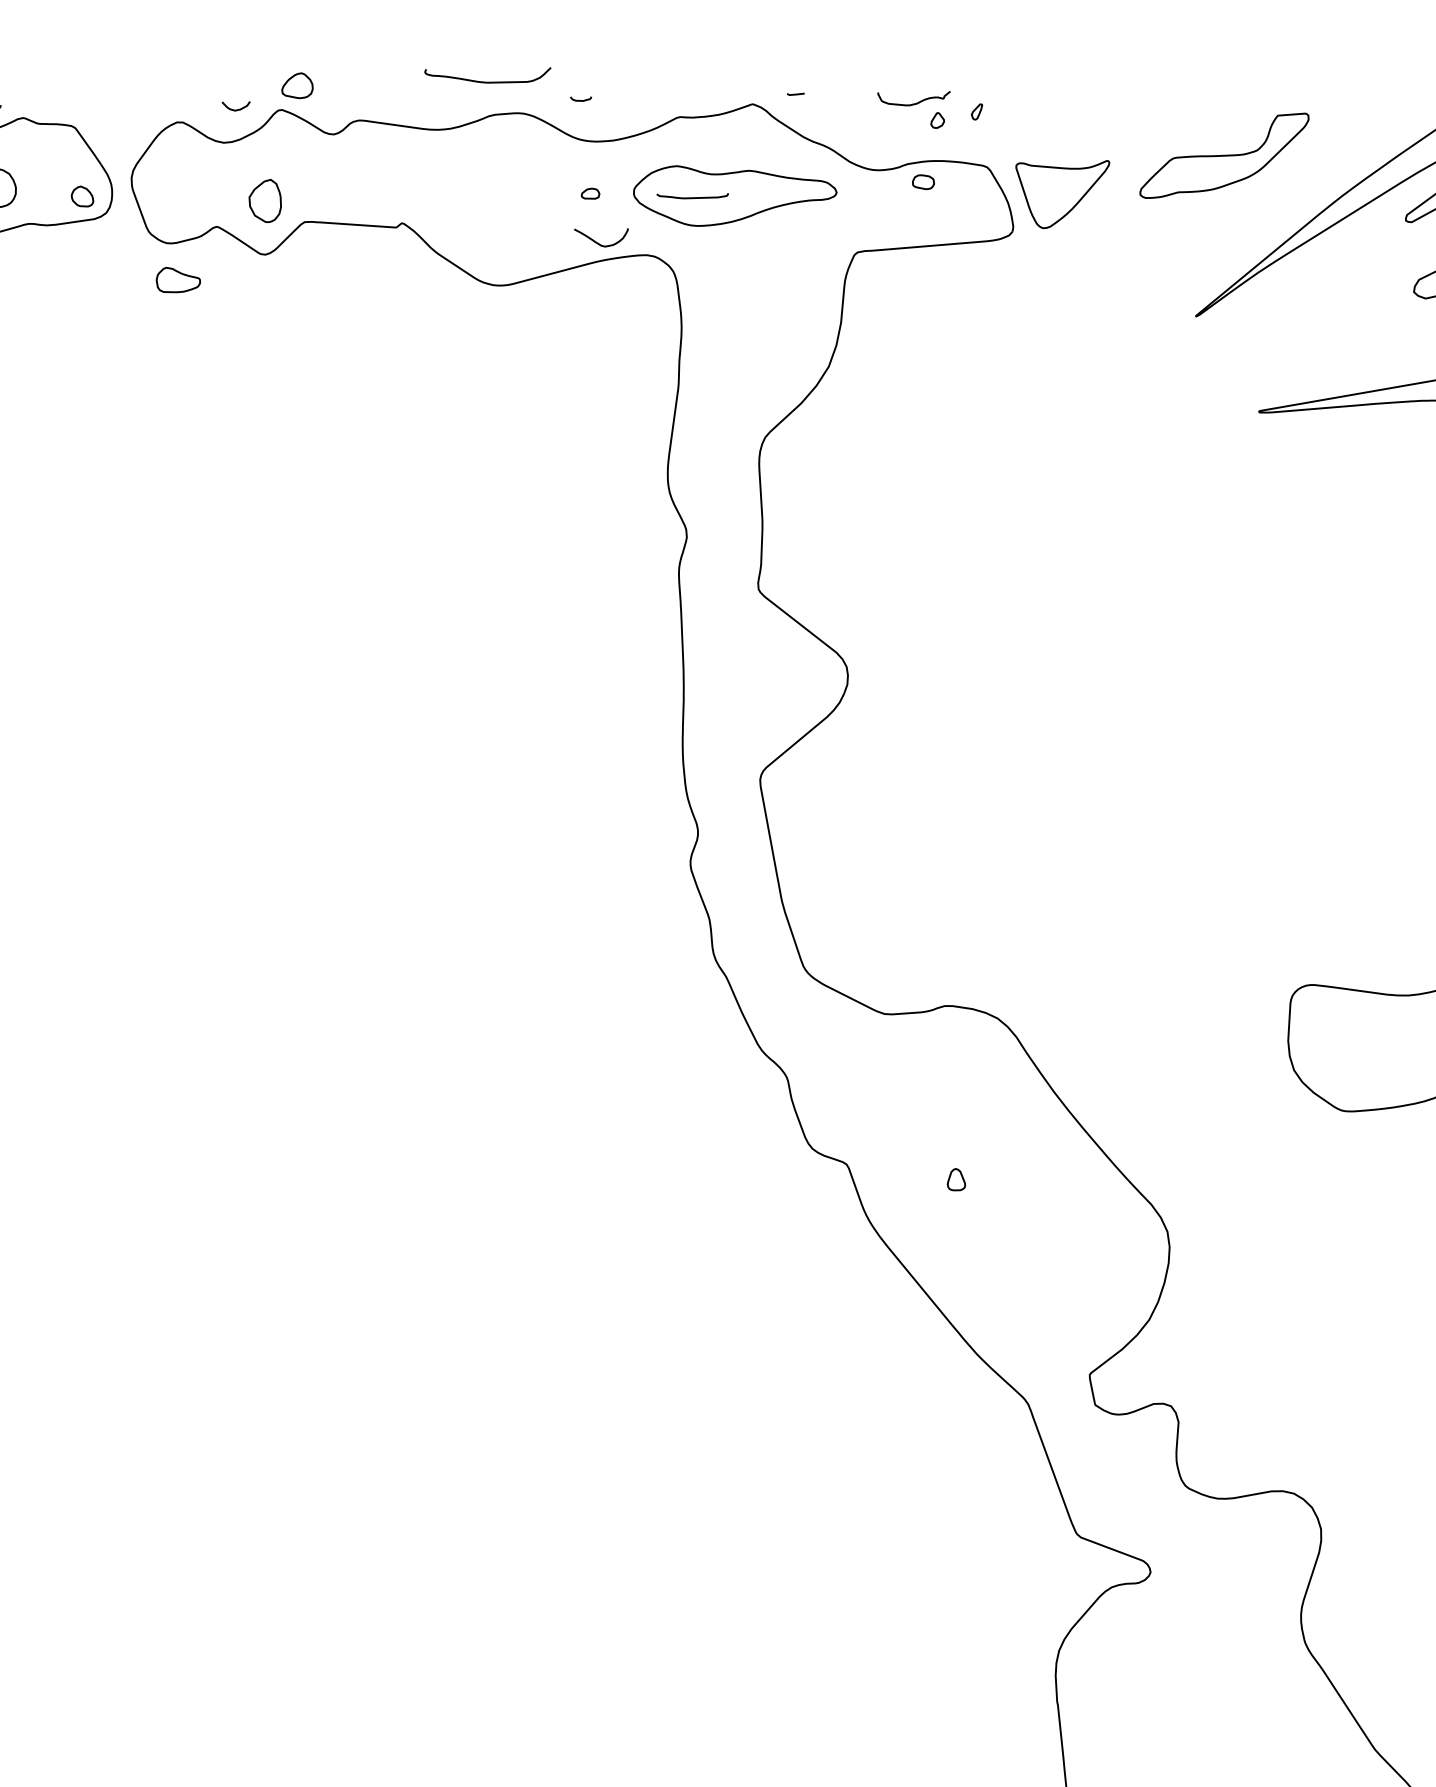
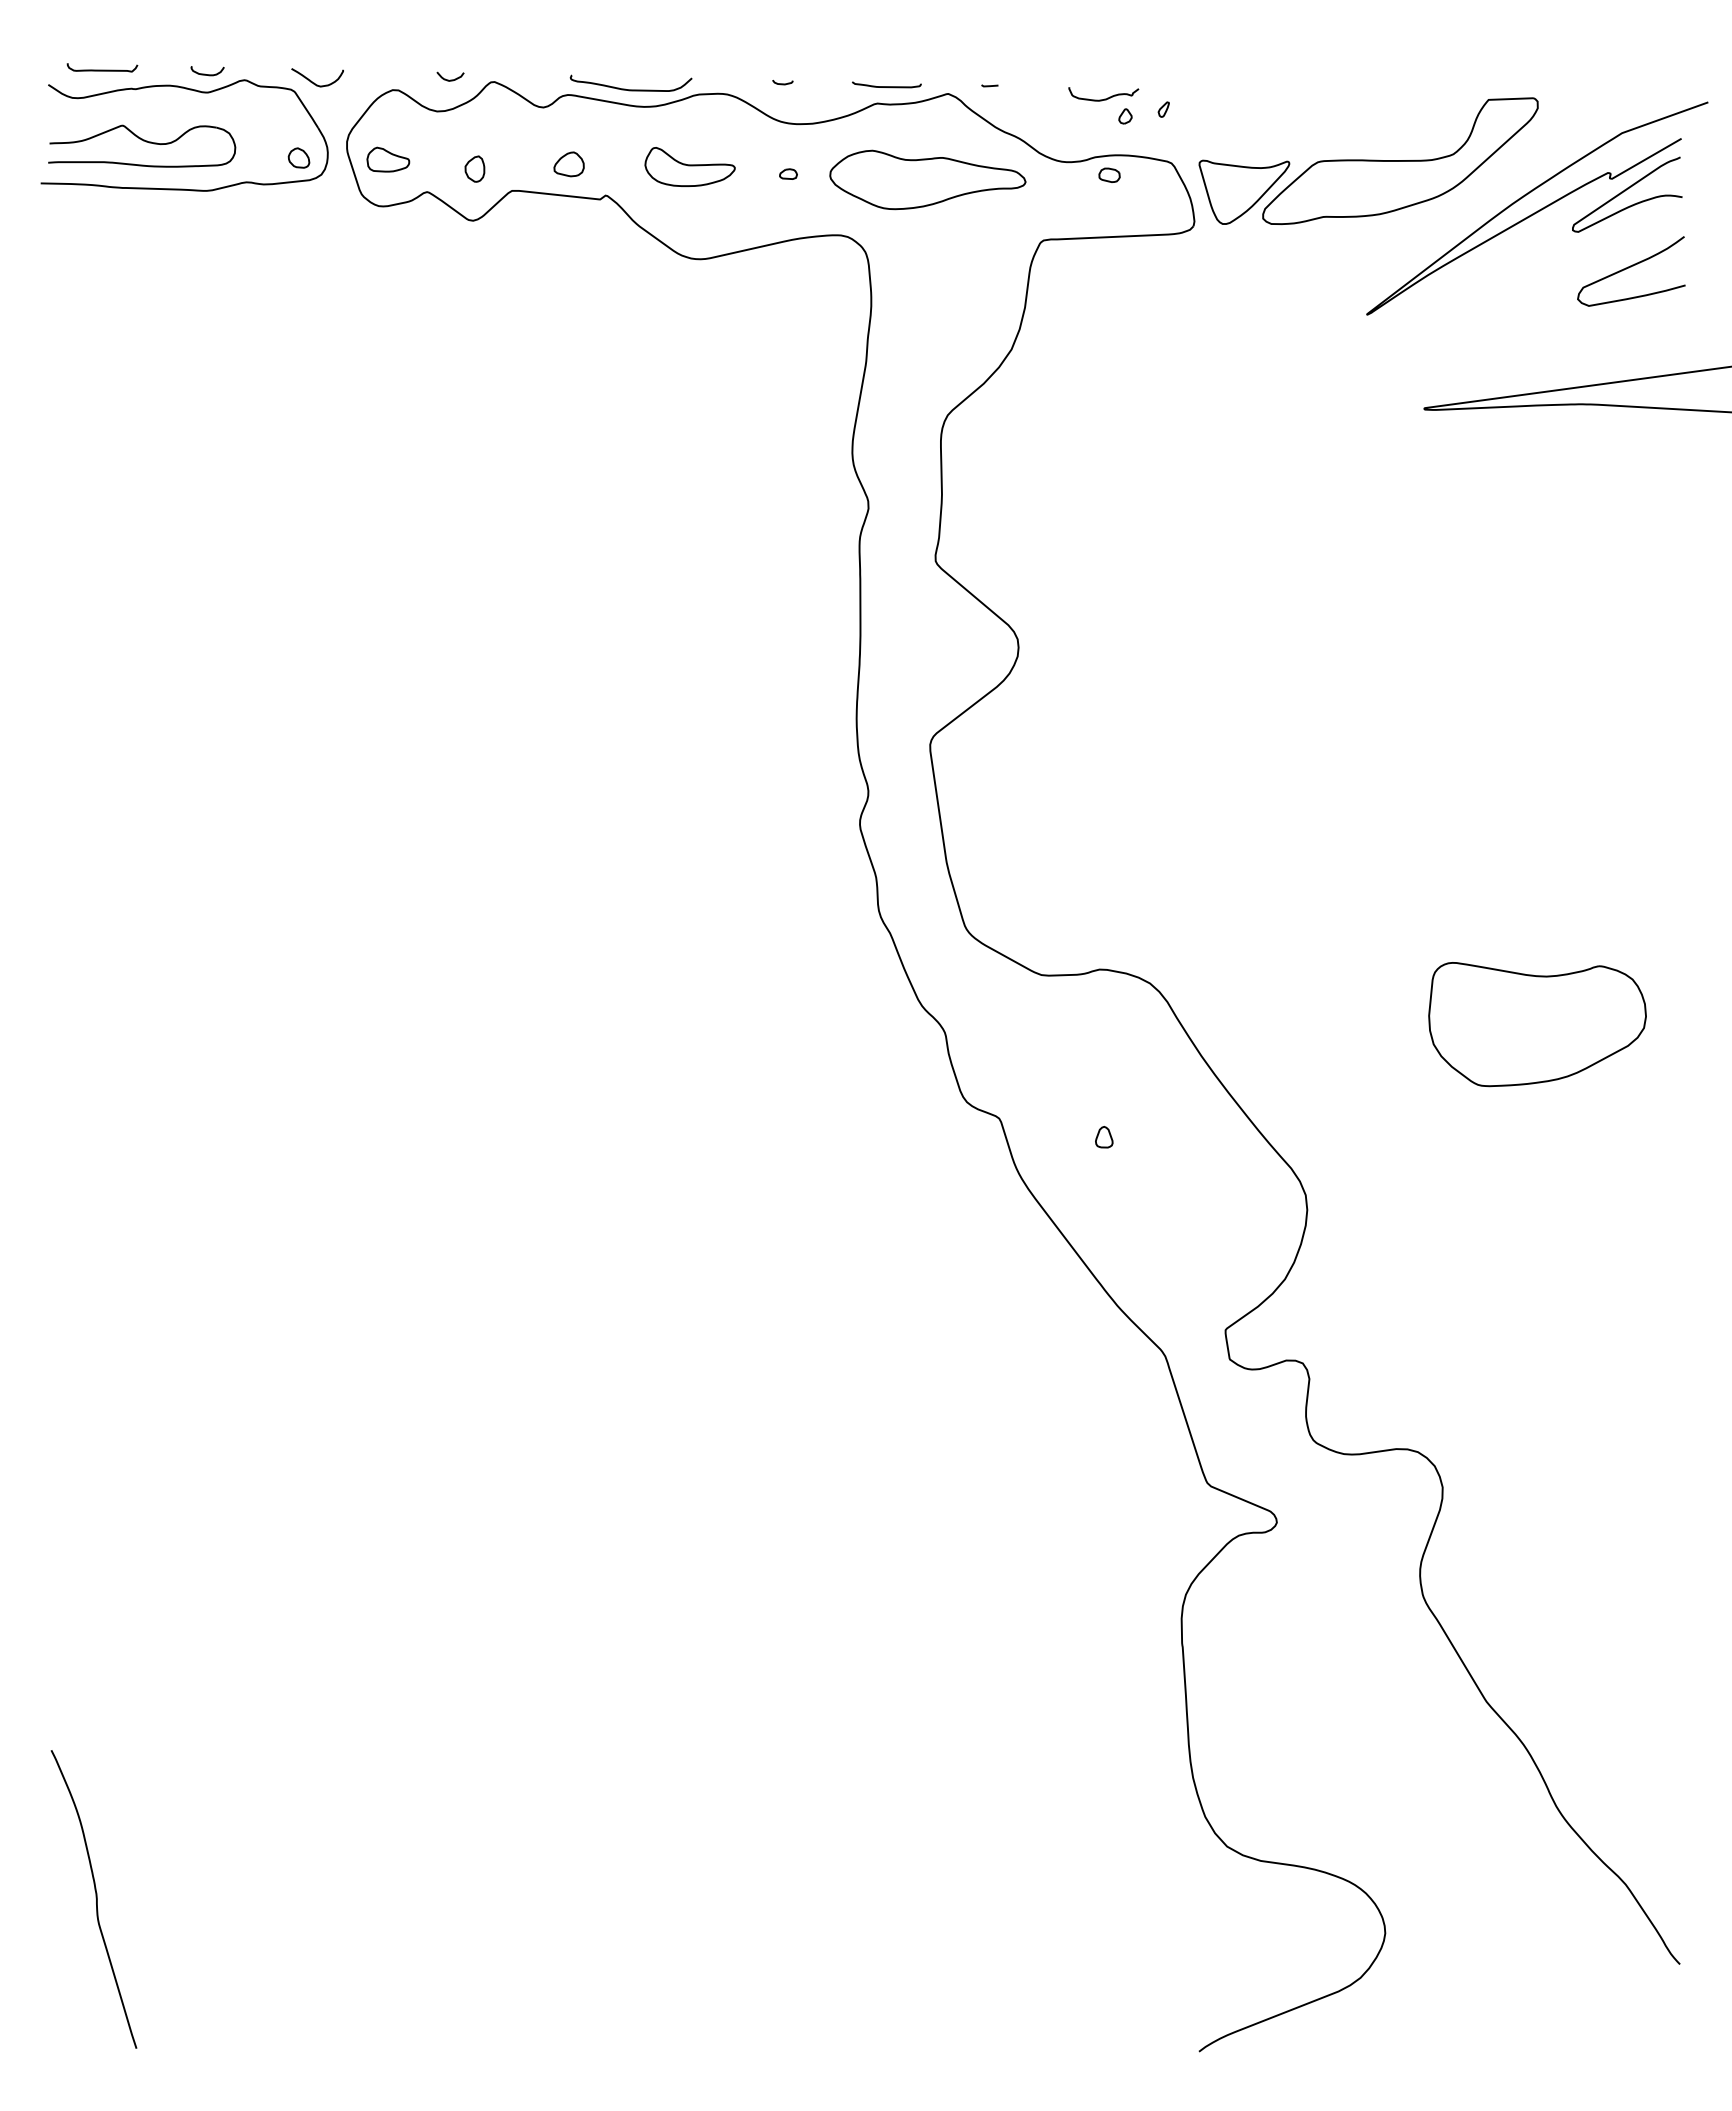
curve: (487, 81) -> (630, 89), moved
part: (296, 86) -> (568, 164), moved
part: (1224, 155) -> (1400, 160), size x1.67
part: (487, 189) -> (689, 166), added
curve: (692, 197) -> (886, 86), moved
part: (264, 200) -> (474, 168), size x0.62
curve: (598, 242) -> (314, 82), moved
part: (178, 279) -> (388, 159), moved

